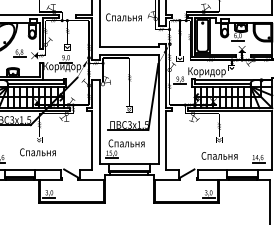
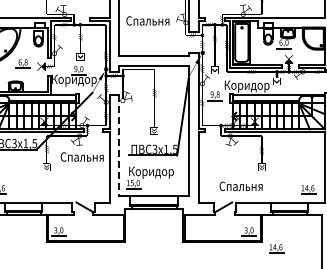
line: (100, 122) -> (119, 146), solid -> dashed
text: (126, 144) -> (151, 172), Спальня -> Коридор
text: (37, 151) -> (81, 156), moved
text: (219, 155) -> (240, 185), moved
part: (231, 207) -> (276, 248), added

